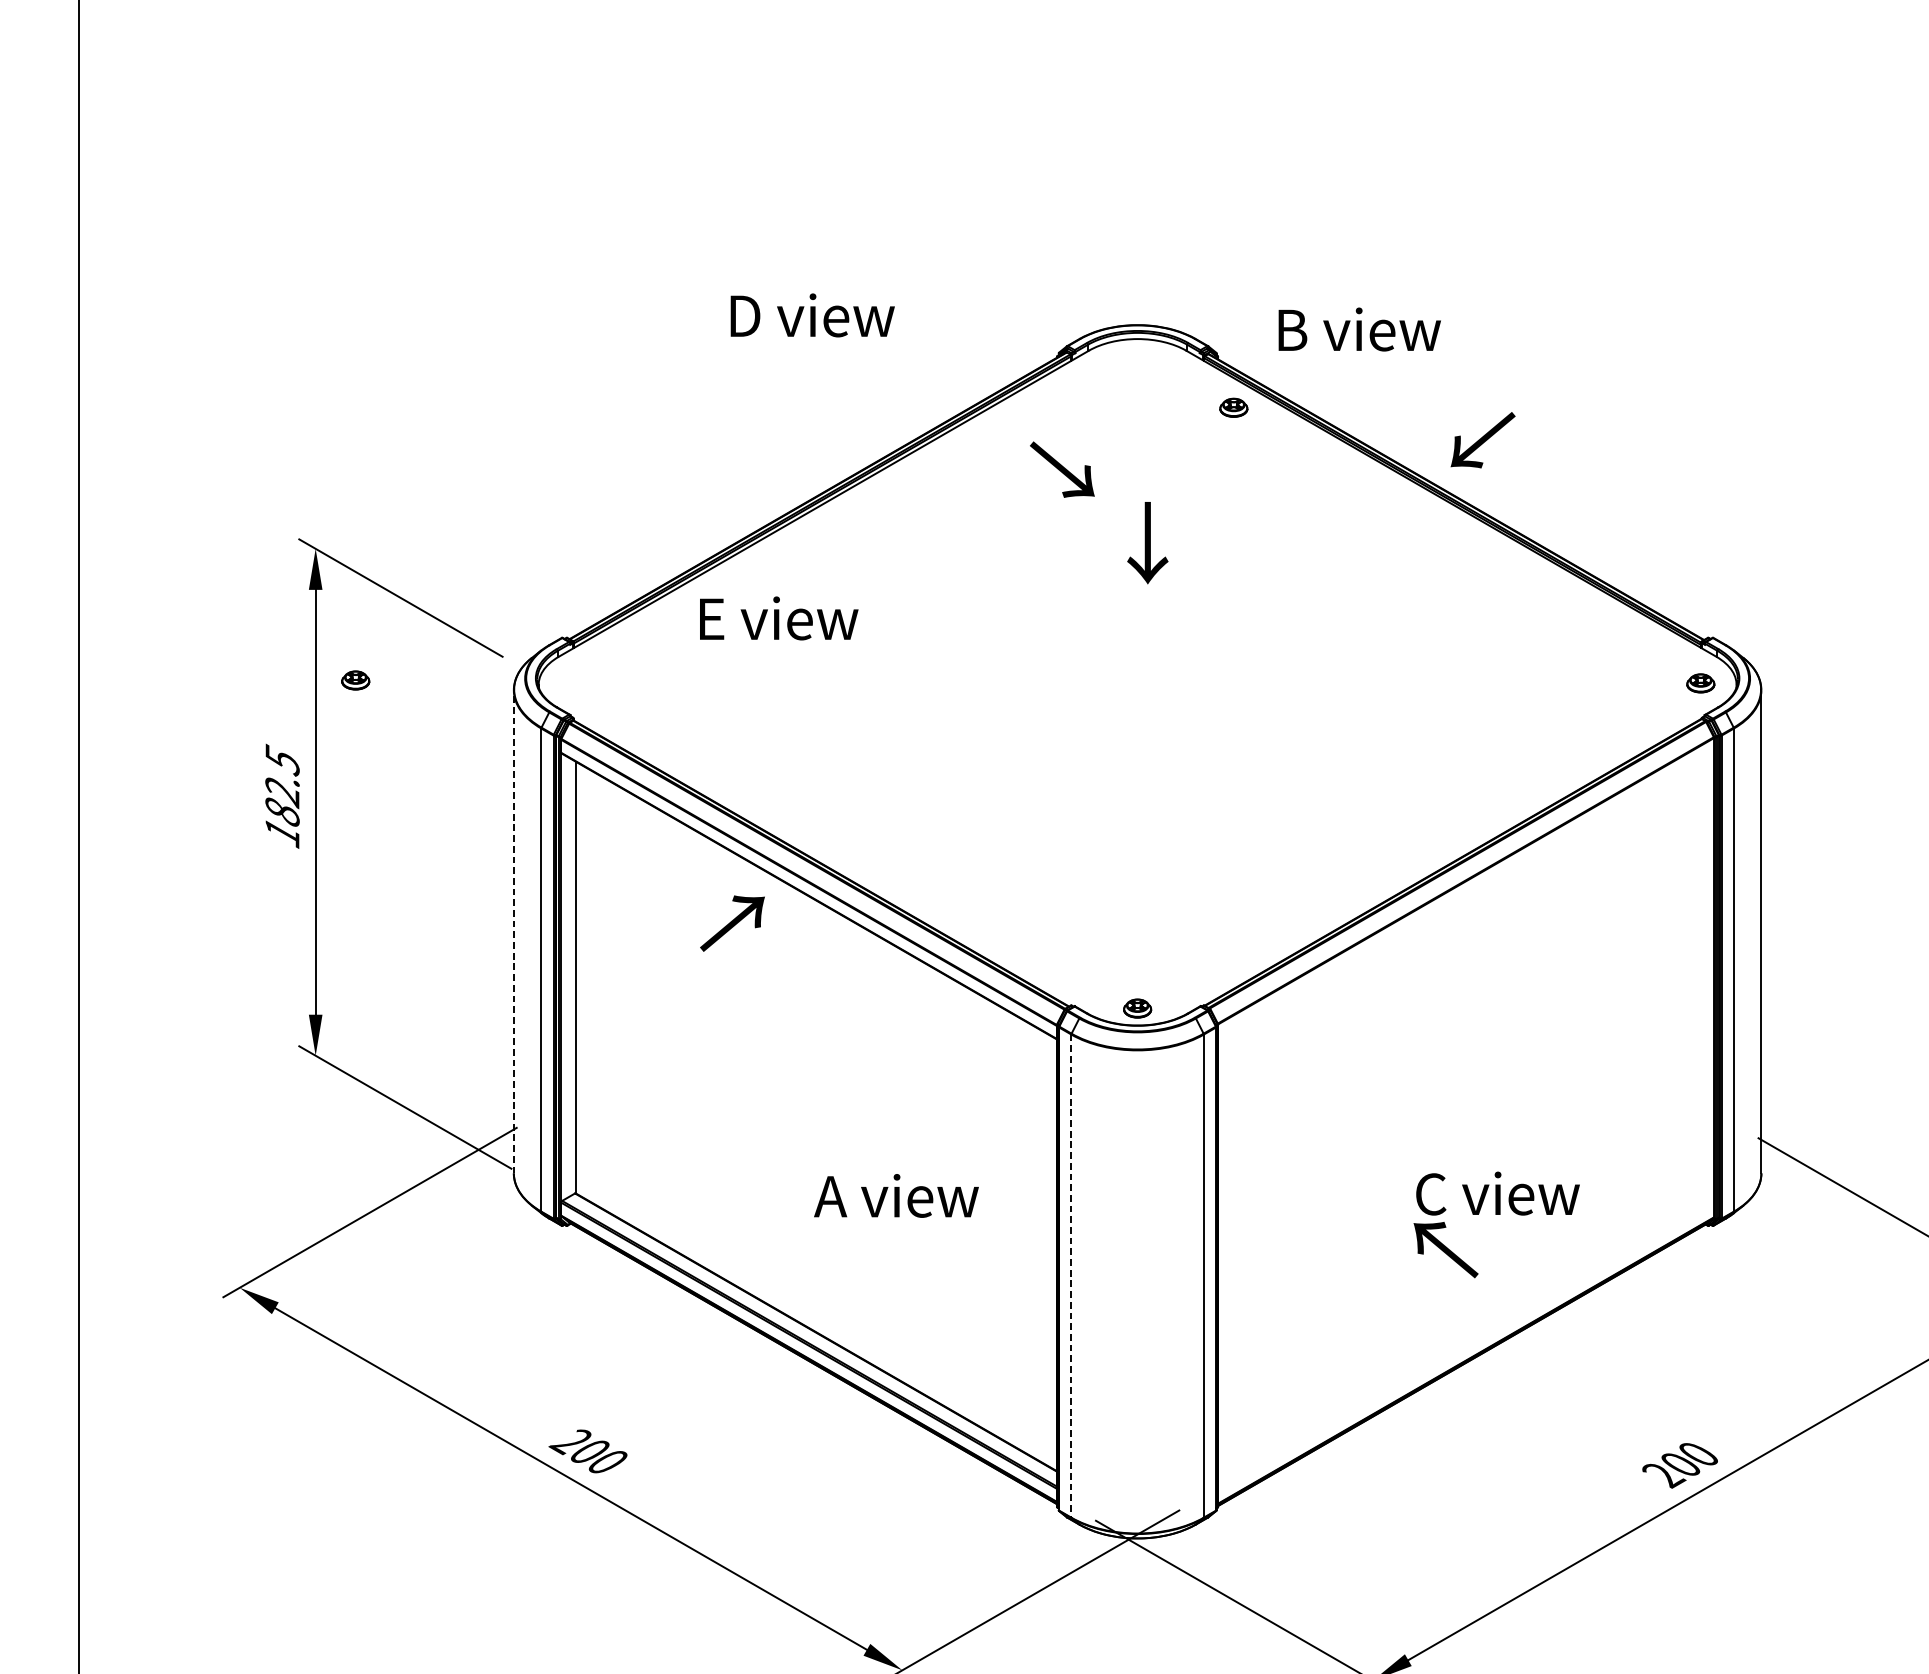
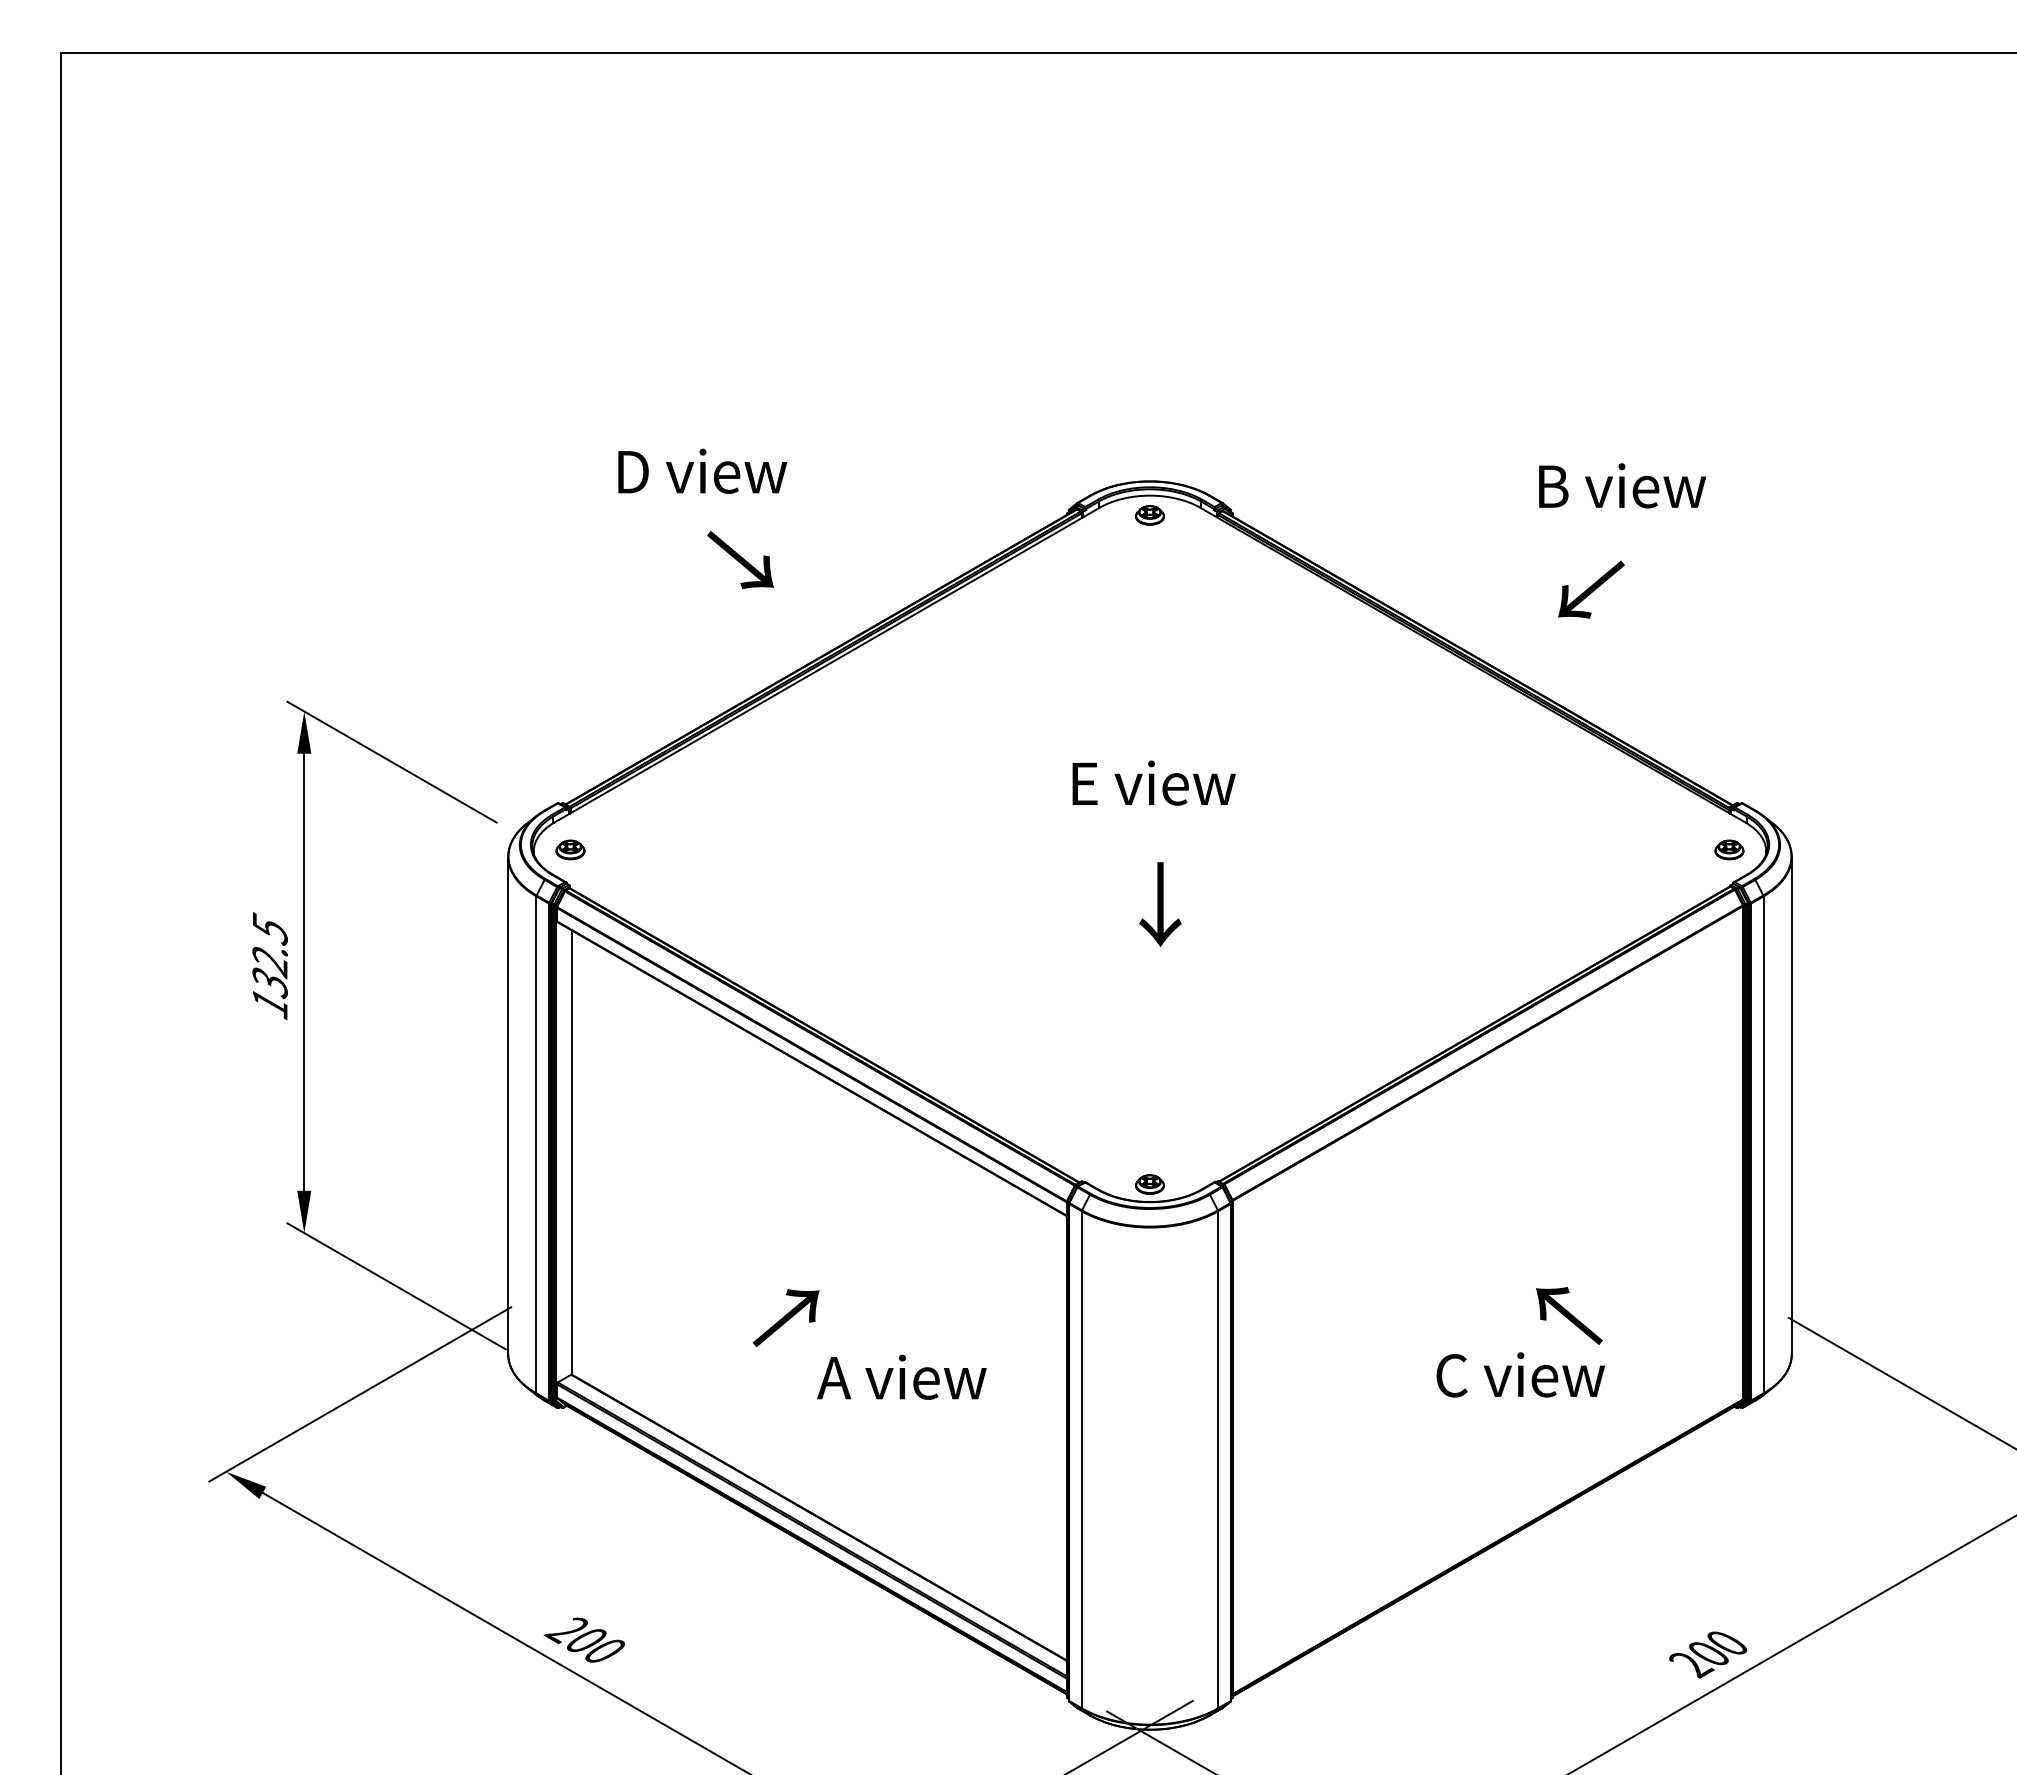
text: (812, 314) -> (702, 470), moved
text: (1359, 329) -> (1622, 485), moved
part: (1233, 407) -> (1149, 515), moved
text: (1483, 439) -> (1591, 589), moved
text: (1062, 470) -> (740, 560), moved
text: (1147, 543) -> (1160, 904), moved
text: (778, 617) -> (1153, 782), moved
part: (355, 680) -> (570, 849), moved
text: (281, 813) -> (269, 983), 182.5 -> 132.5
text: (731, 923) -> (785, 1318), moved
line: (514, 931) -> (508, 1105), dashed -> solid
text: (1446, 1249) -> (1569, 1315), moved
line: (1071, 1275) -> (1081, 1459), dashed -> solid

